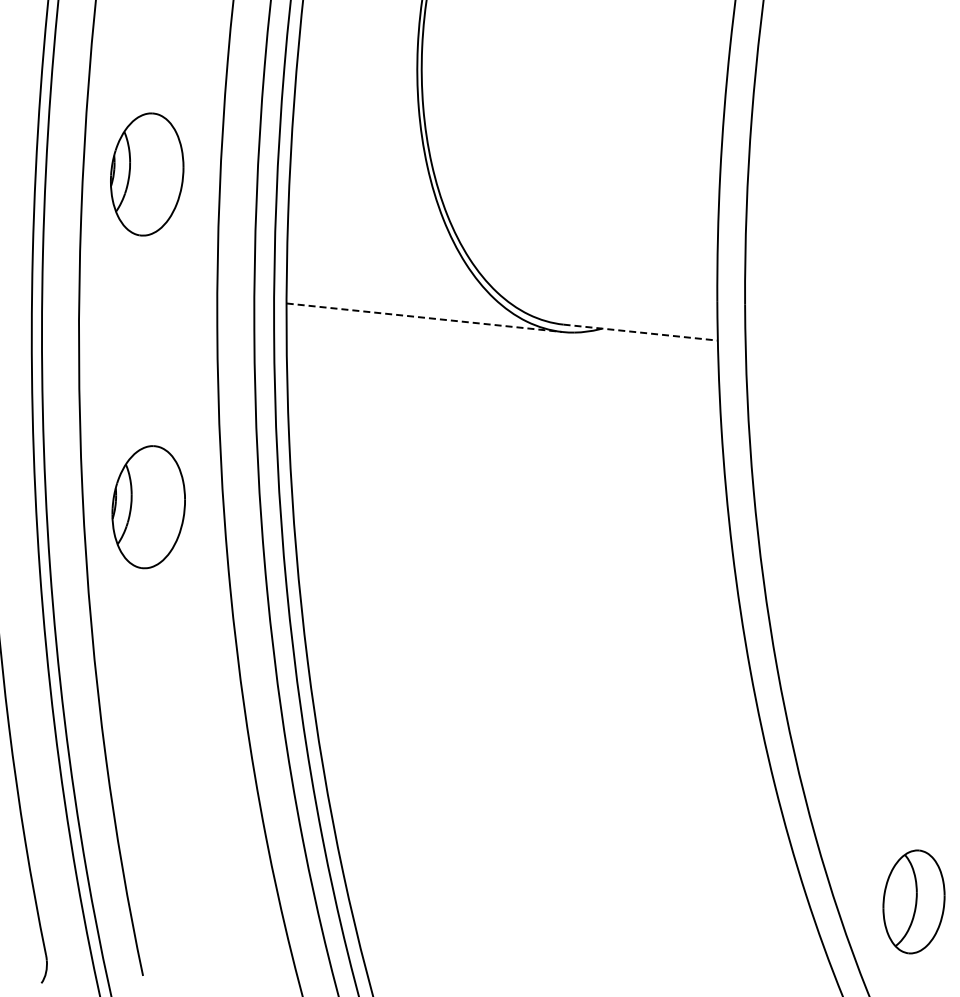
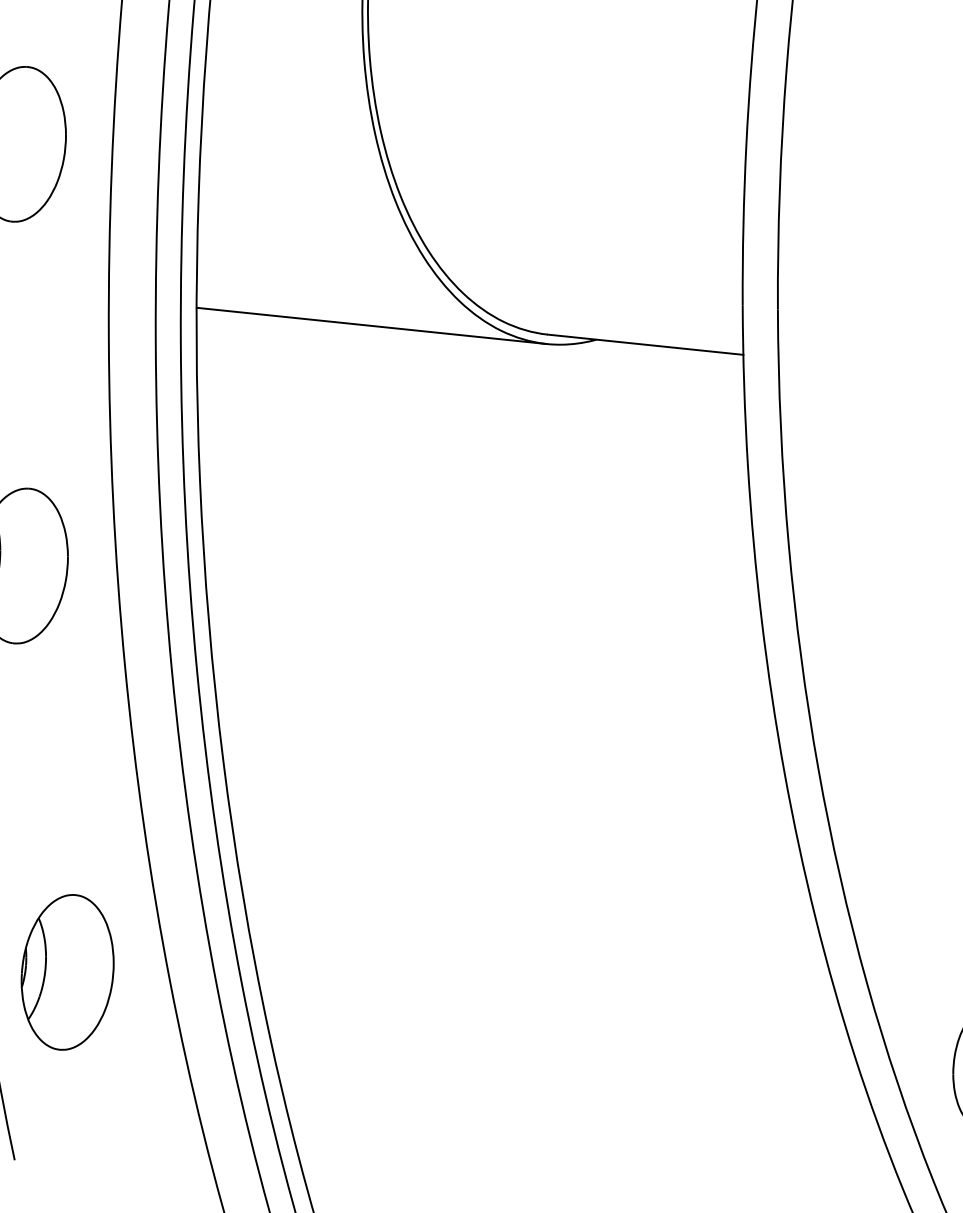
line: (424, 317) -> (371, 325), dashed -> solid
line: (640, 332) -> (645, 344), dashed -> solid
part: (184, 827) -> (67, 972), added

